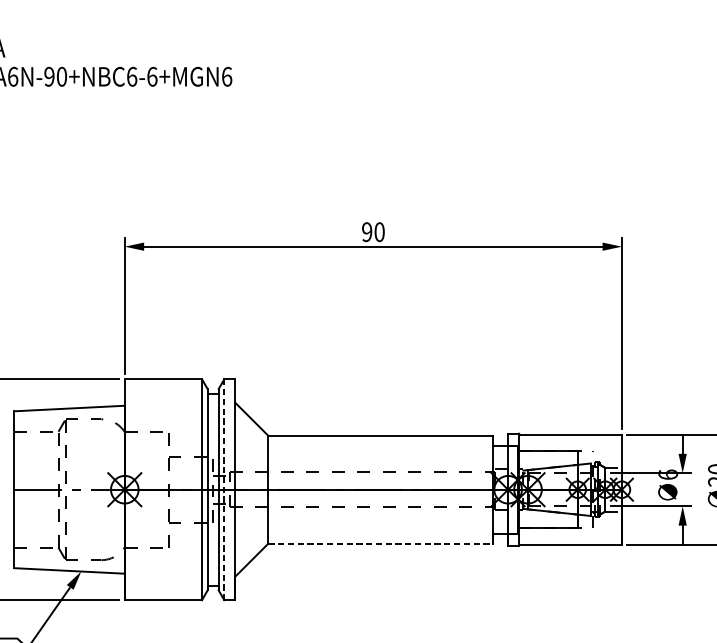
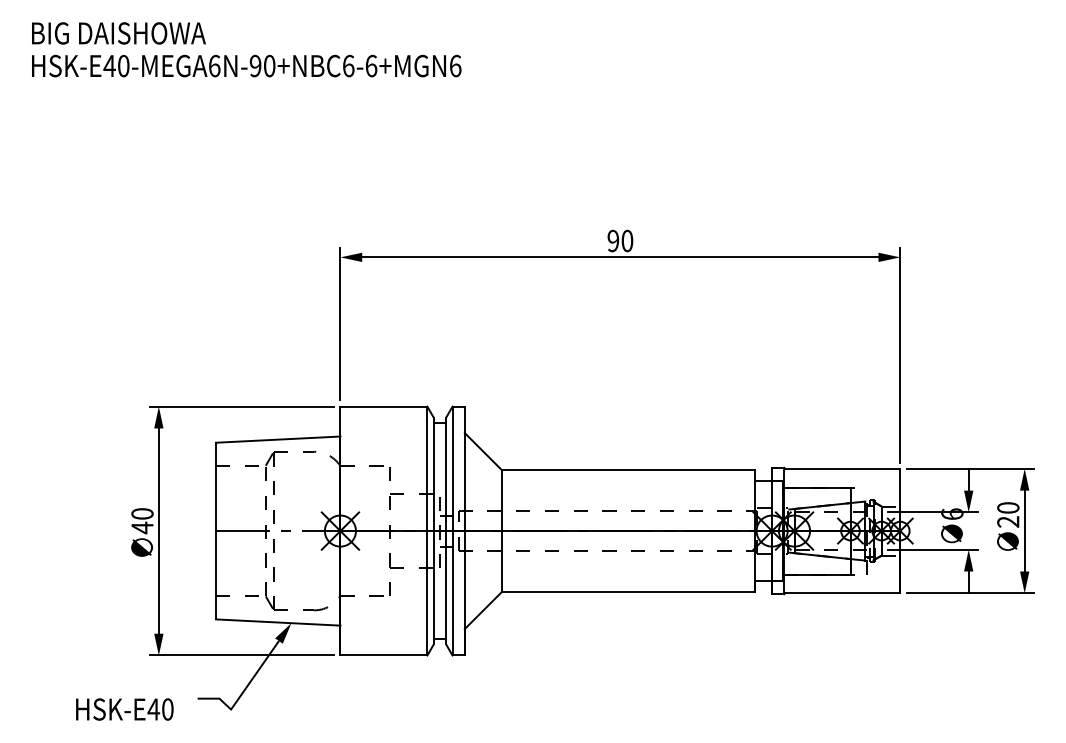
line: (224, 490) -> (452, 531), dashed -> solid
line: (380, 543) -> (628, 591), dashed -> solid

